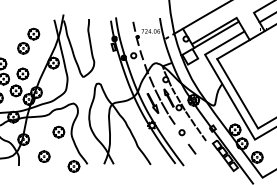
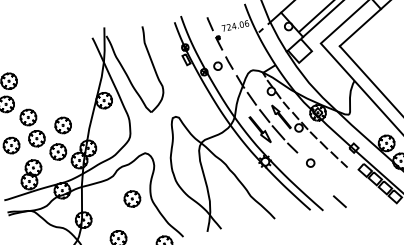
part: (28, 40) -> (61, 75), removed
line: (191, 148) -> (338, 200), moved

